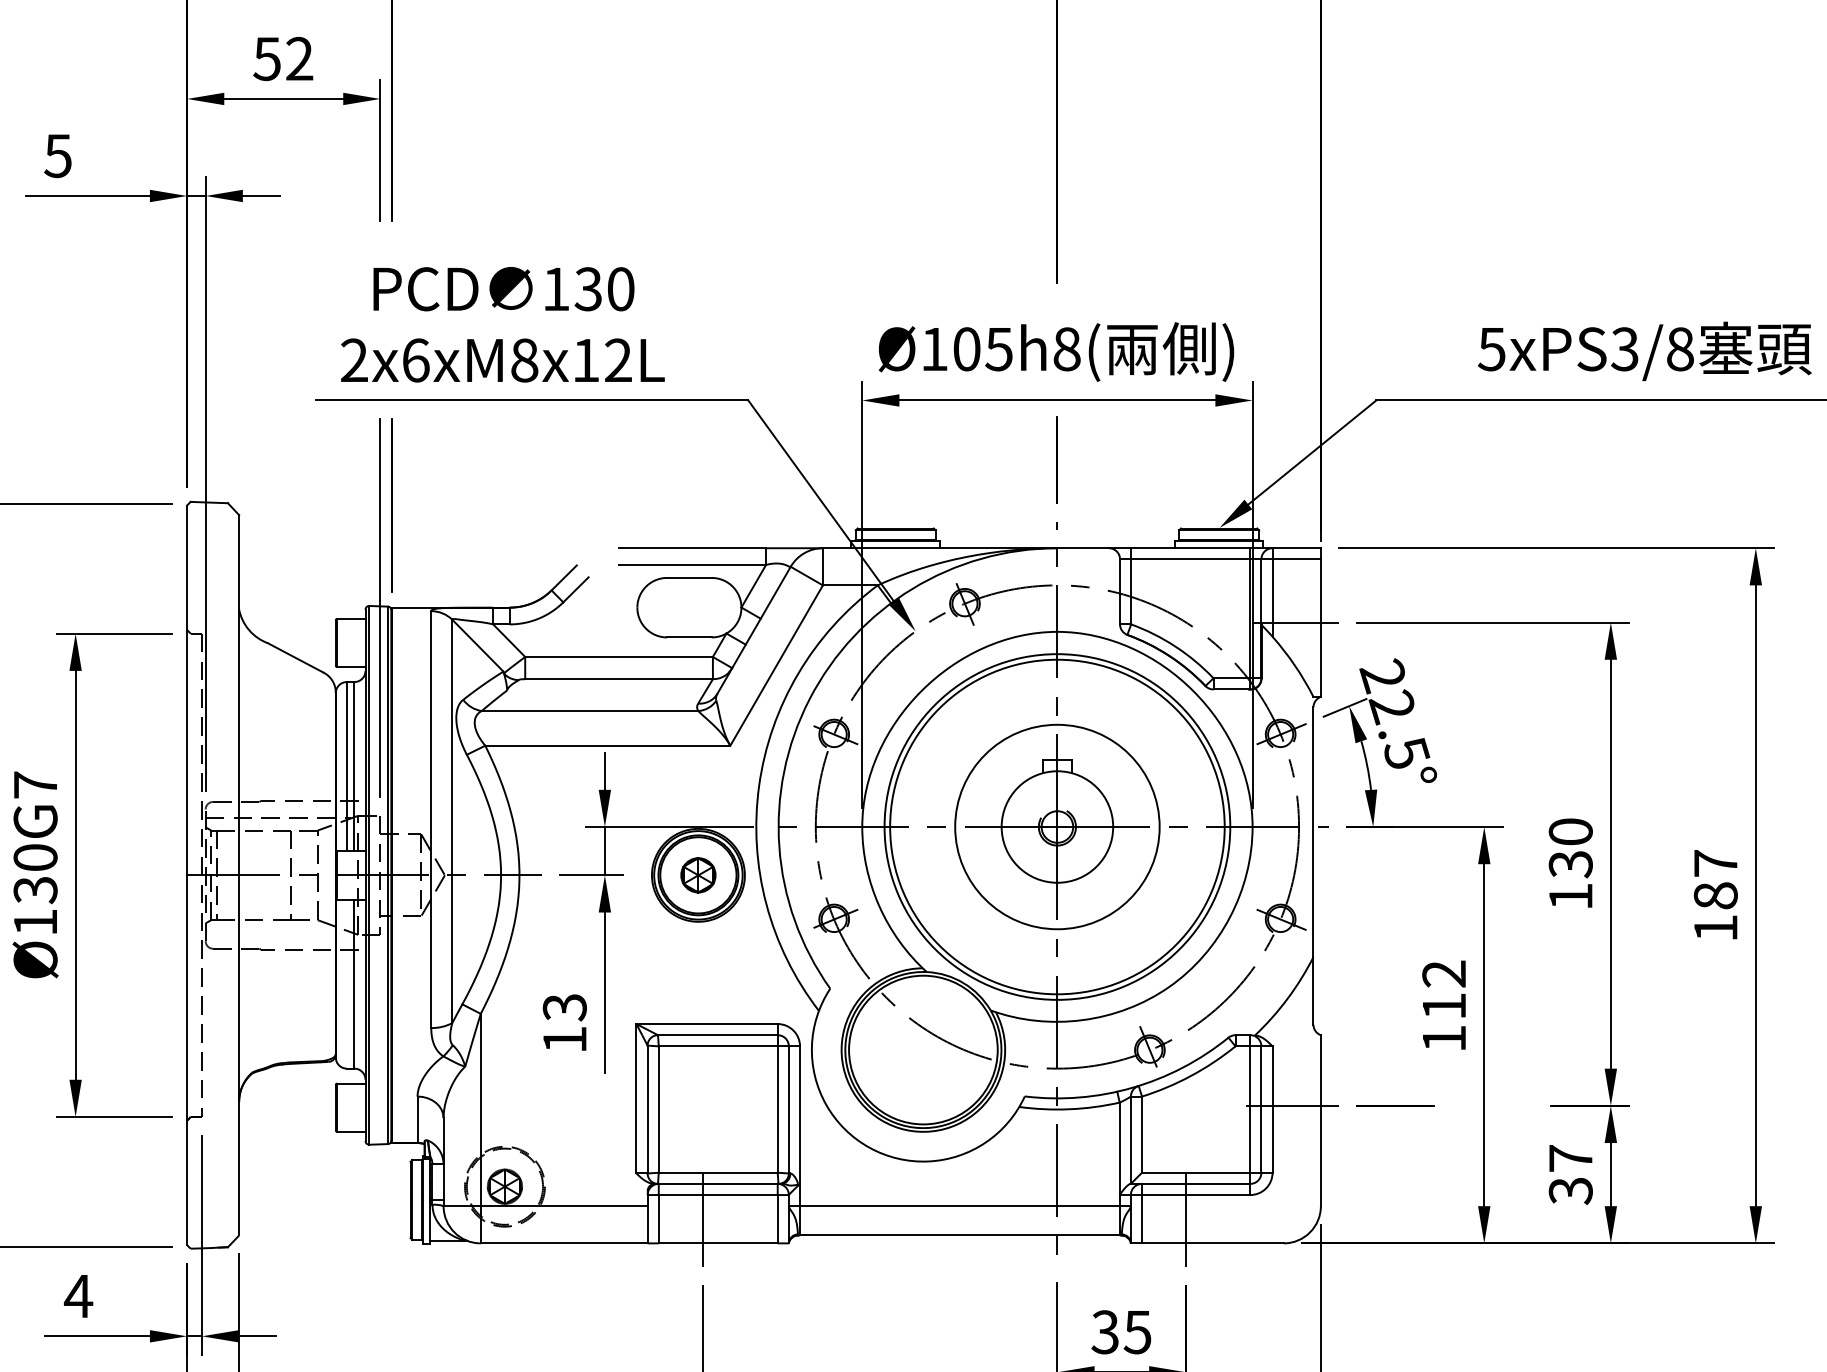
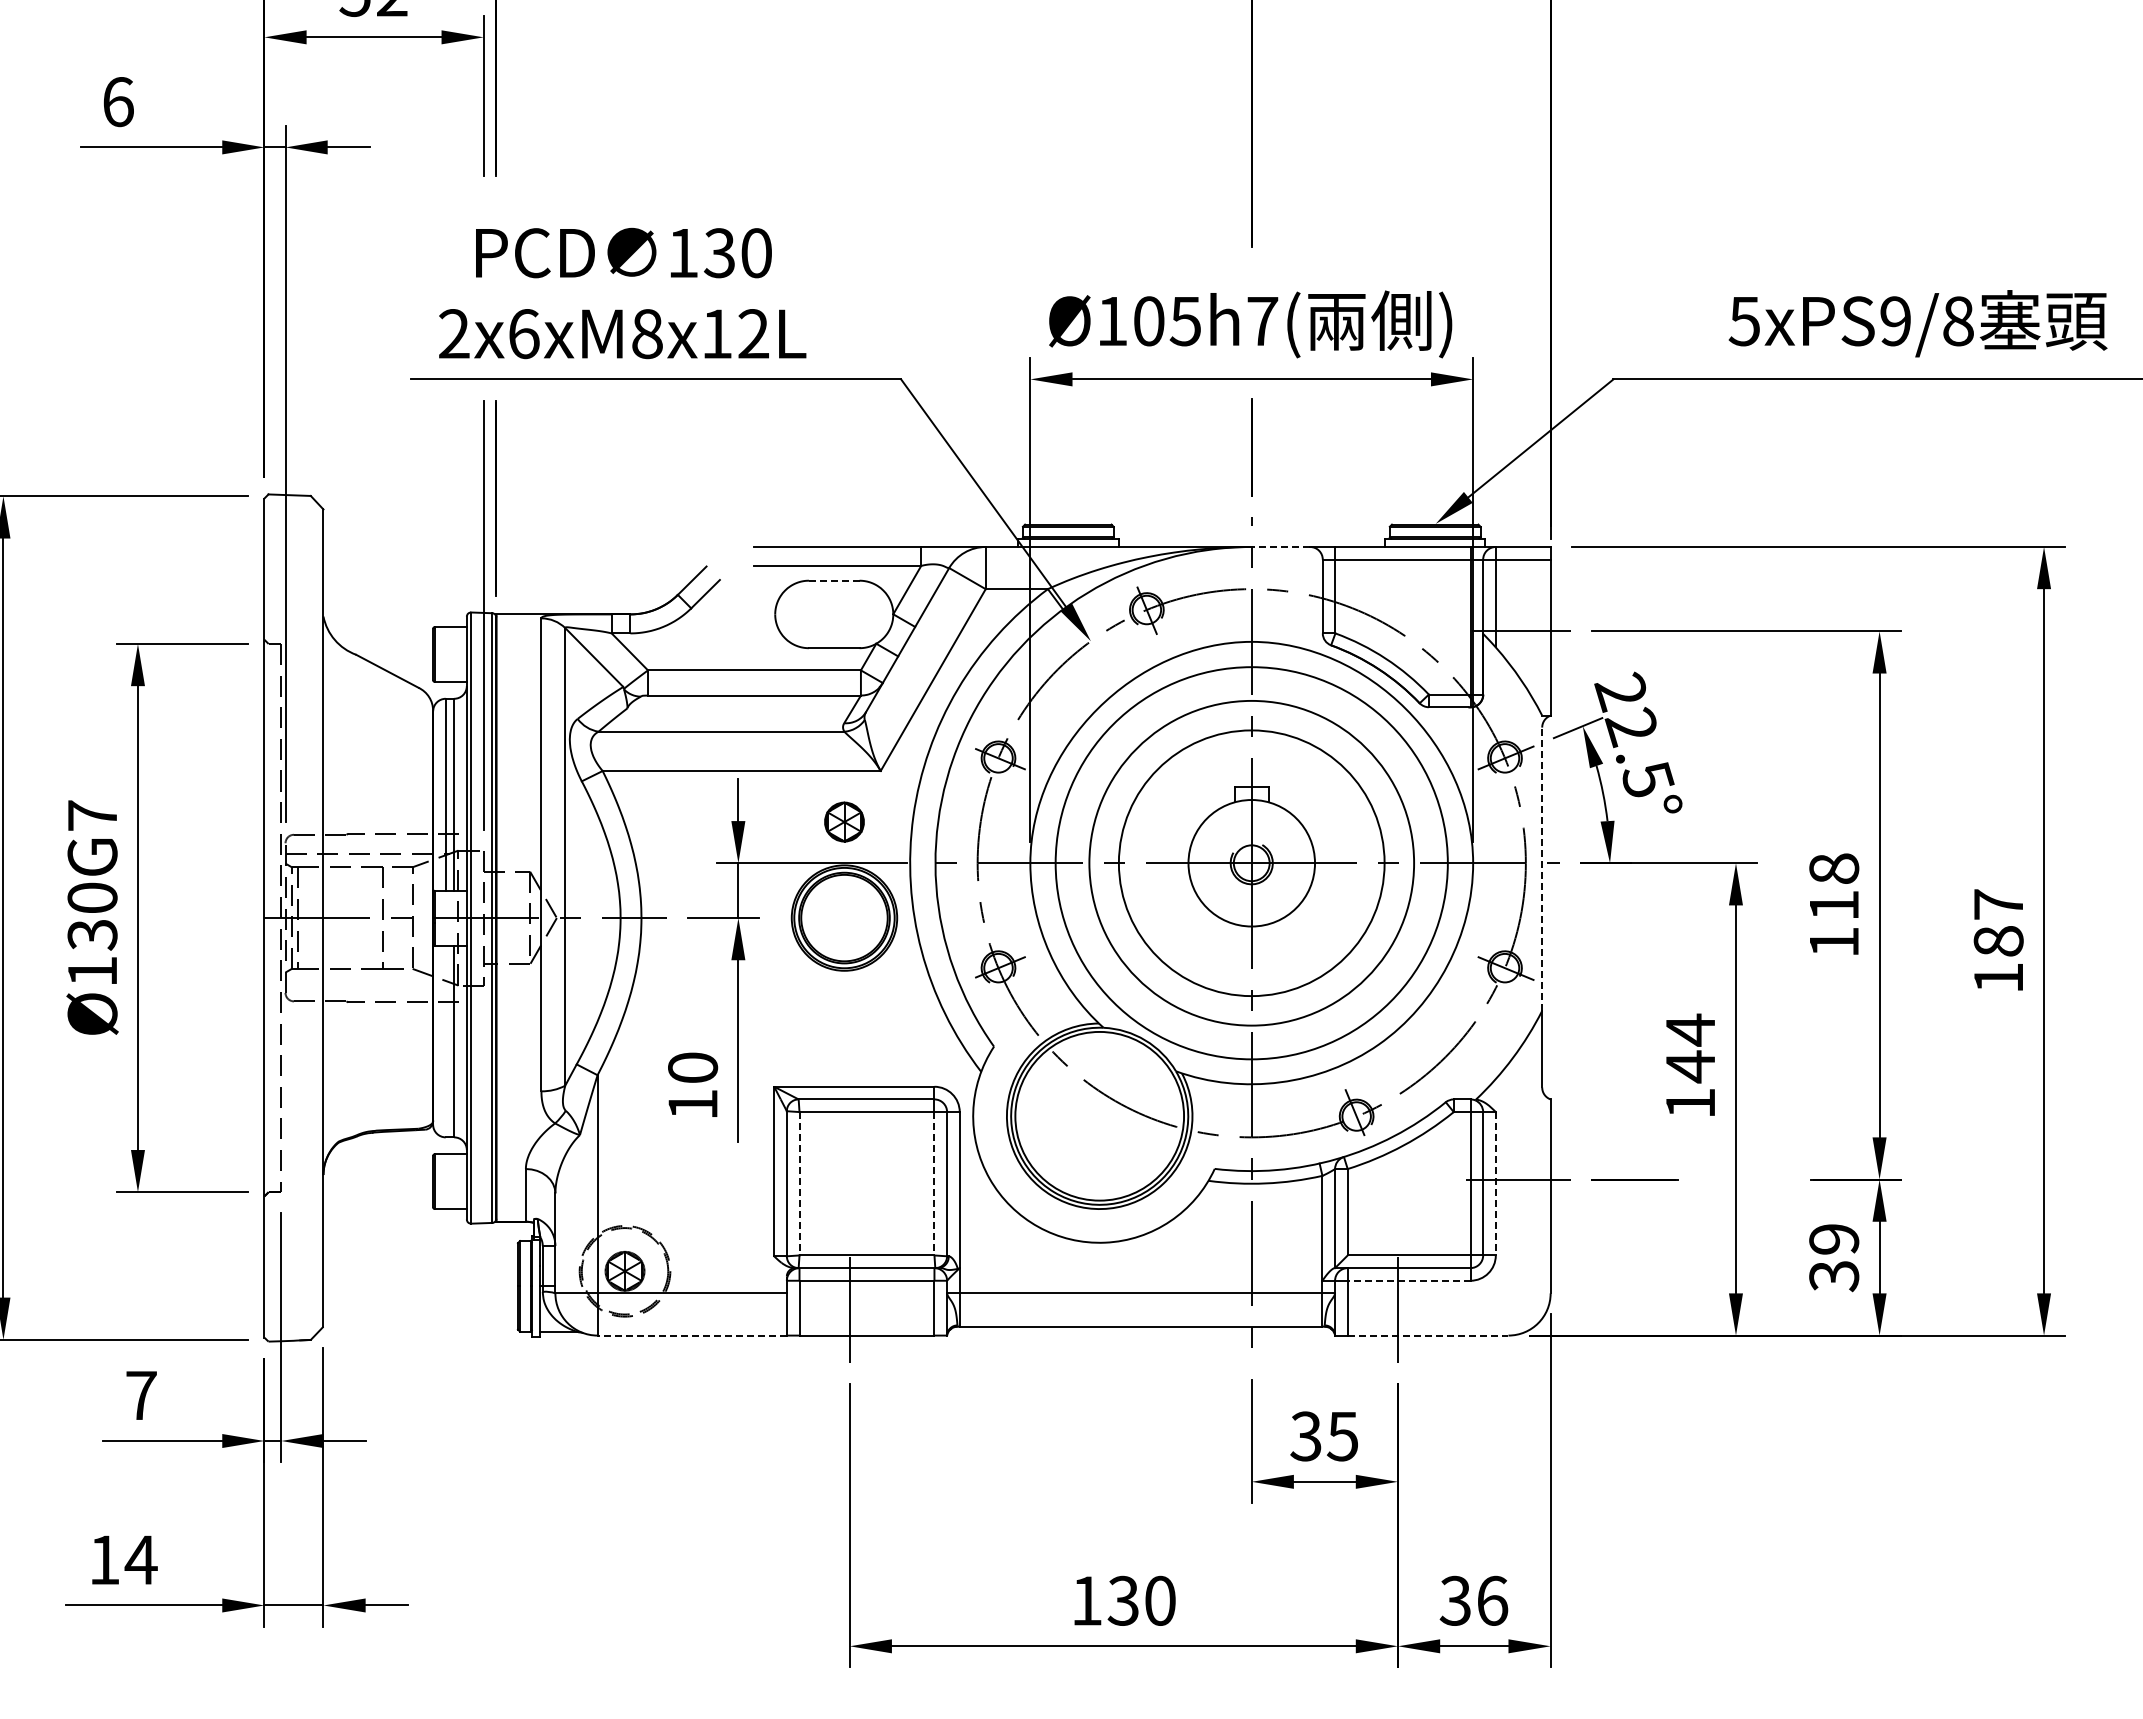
text: (57, 156) -> (117, 102), 5 -> 6
text: (1066, 349) -> (1262, 321), Ø105h8( -> Ø105h7(
text: (1624, 349) -> (1894, 321), 5xPS3/8 -> 5xPS9/8
line: (1082, 547) -> (1280, 546), solid -> dashed
line: (689, 577) -> (834, 580), solid -> dashed
circle: (1057, 827) -> (1251, 863), size x0.7
circle: (1057, 827) -> (1251, 863), size x1.4
line: (1313, 832) -> (1542, 869), solid -> dashed
text: (1571, 848) -> (1834, 887), 130 -> 118
part: (698, 874) -> (844, 821), moved
text: (1443, 990) -> (1689, 1048), 112 -> 144
text: (565, 1007) -> (693, 1067), 13 -> 10
line: (658, 1109) -> (799, 1183), solid -> dashed
line: (777, 1109) -> (934, 1183), solid -> dashed
line: (1272, 1109) -> (1495, 1183), solid -> dashed
text: (1571, 1158) -> (1834, 1239), 37 -> 39
line: (1195, 1194) -> (1408, 1280), solid -> dashed
line: (564, 1243) -> (692, 1335), solid -> dashed
line: (1213, 1243) -> (1428, 1335), solid -> dashed
text: (77, 1296) -> (140, 1395), 4 -> 7

